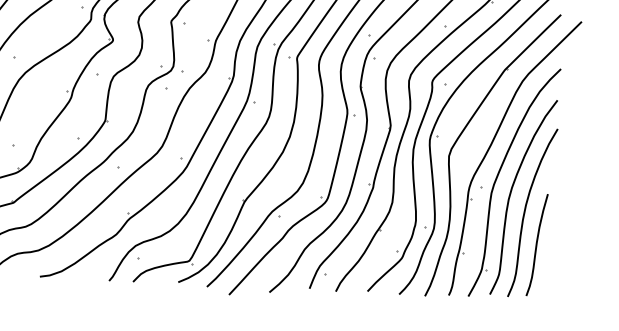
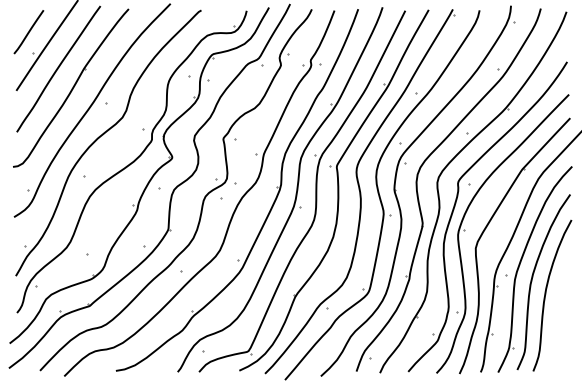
curve: (537, 245) -> (557, 324), removed

